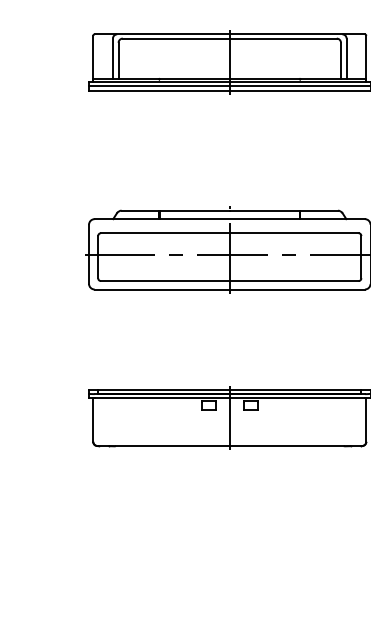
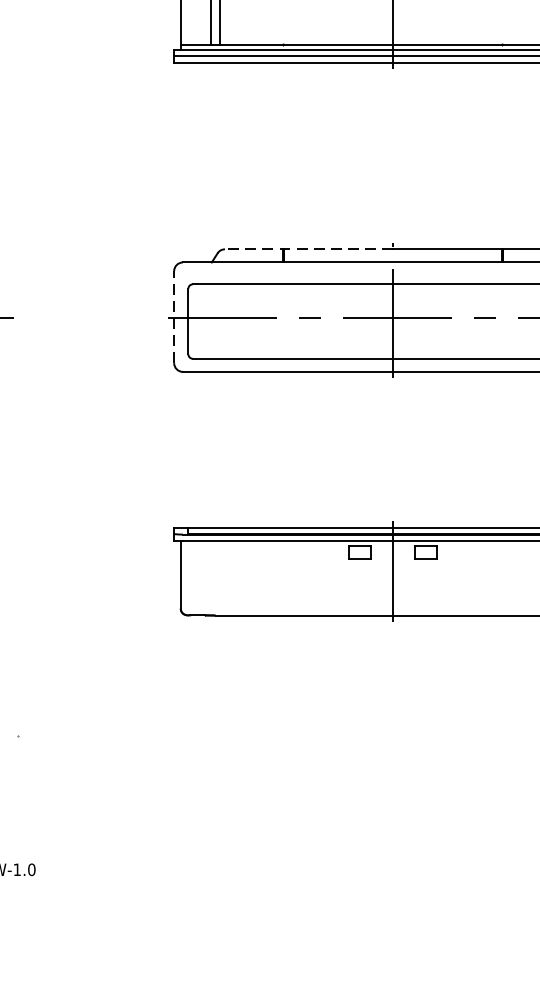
line: (175, 210) -> (308, 249), solid -> dashed
line: (89, 254) -> (174, 317), solid -> dashed

